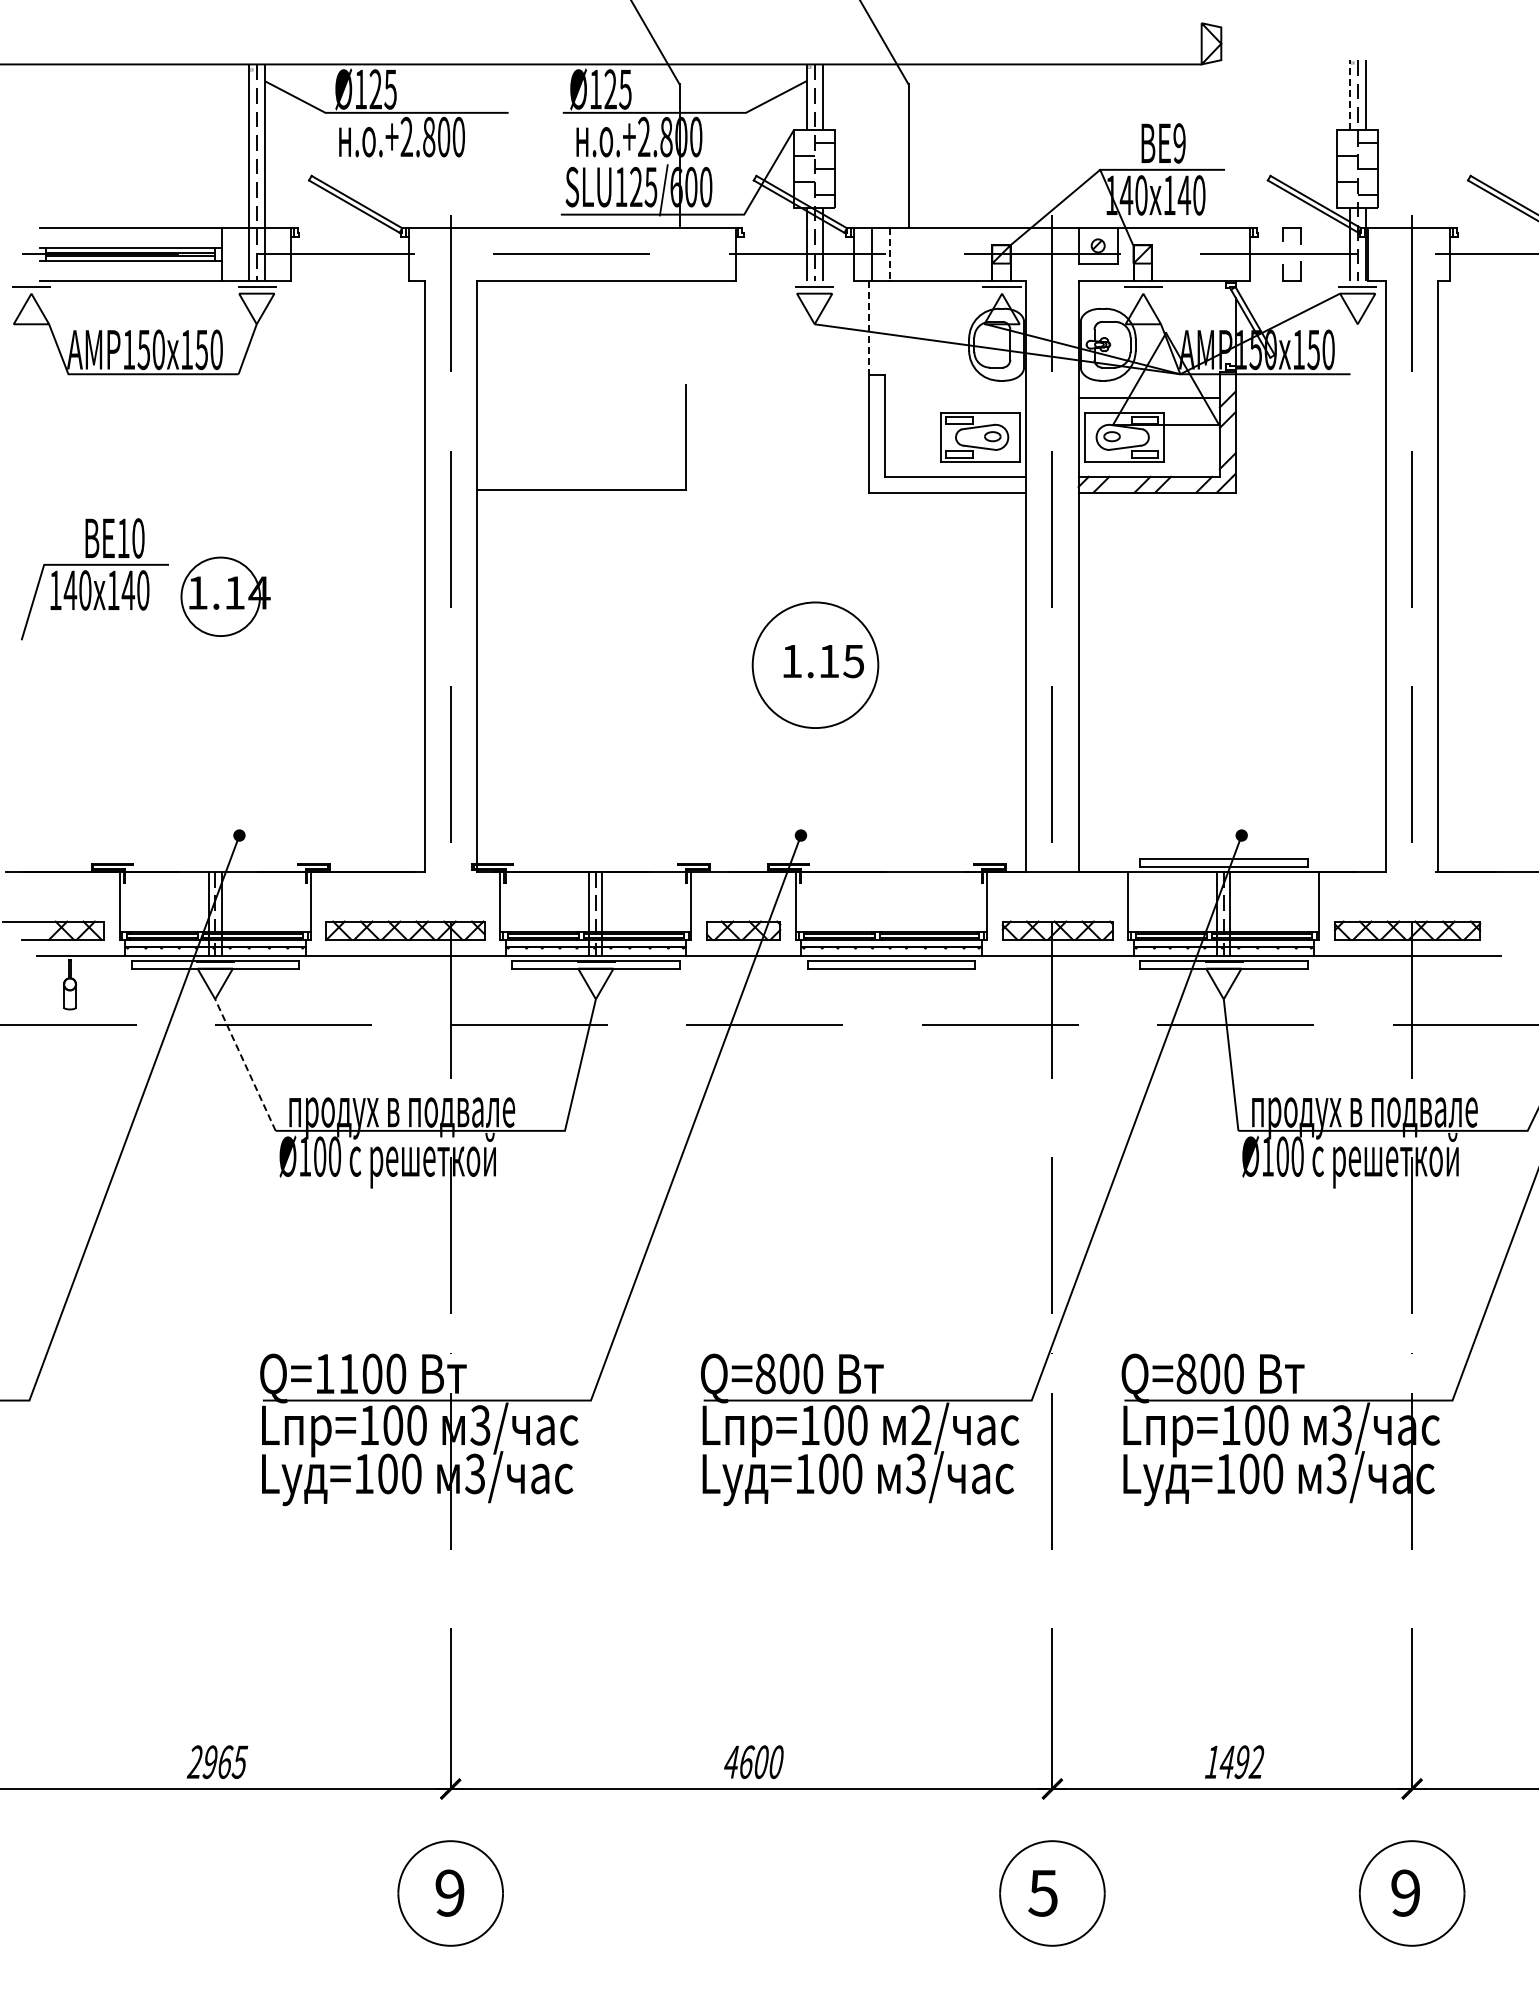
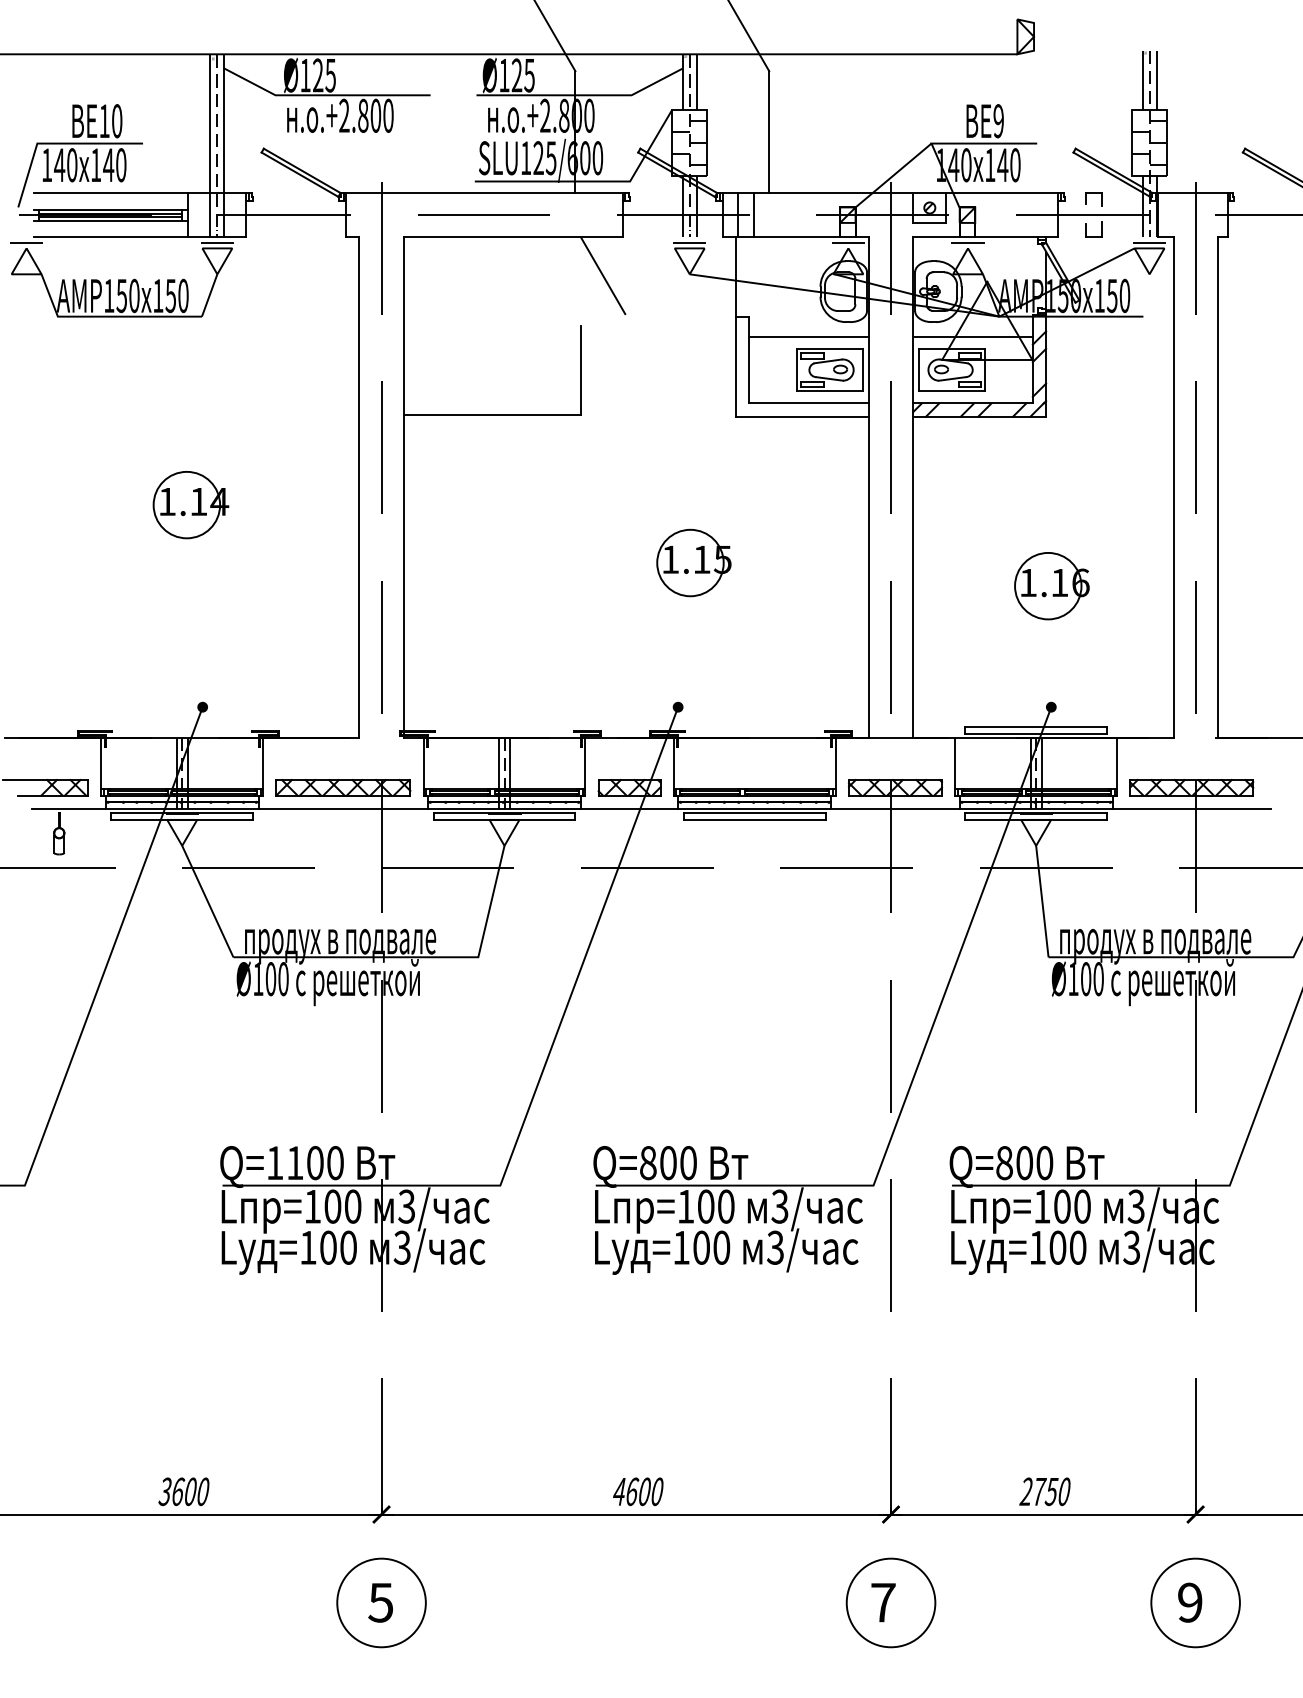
line: (1349, 95) -> (1142, 80), dashed -> solid
line: (890, 254) -> (753, 215), dashed -> solid
line: (712, 325) -> (603, 275), added
line: (869, 328) -> (736, 277), dashed -> solid
line: (955, 398) -> (808, 337), added
part: (94, 579) -> (79, 155), moved
circle: (815, 665) -> (690, 563), size x0.62
part: (1242, 692) -> (1051, 586), added
line: (245, 1064) -> (207, 901), dashed -> solid
text: (921, 1425) -> (780, 1206), 2/ -> 3/
text: (217, 1762) -> (184, 1492), 2965 -> 3600
text: (1233, 1762) -> (1044, 1492), 1492 -> 2750
text: (449, 1892) -> (380, 1602), 9 -> 5
text: (1042, 1893) -> (882, 1602), 5 -> 7

